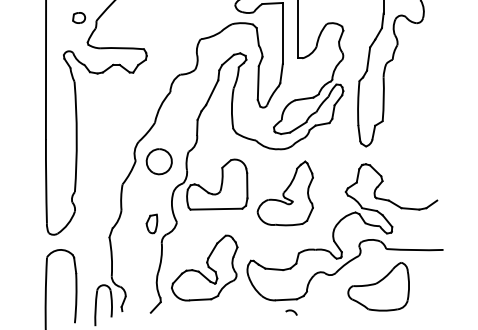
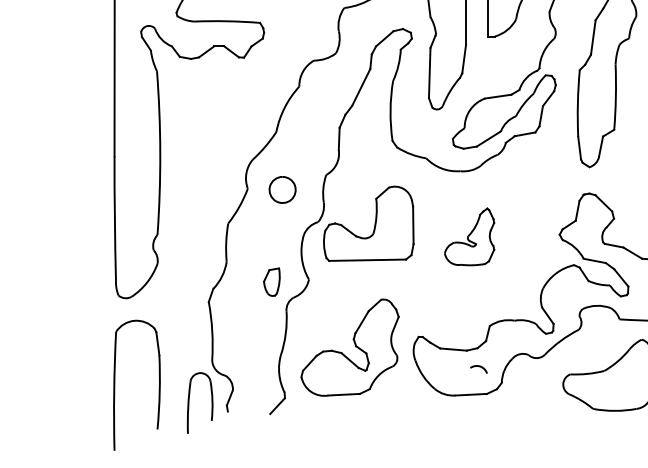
part: (158, 161) -> (281, 189), size x0.7
part: (284, 193) -> (468, 236), size x0.6
arc: (291, 311) -> (478, 367), moved

